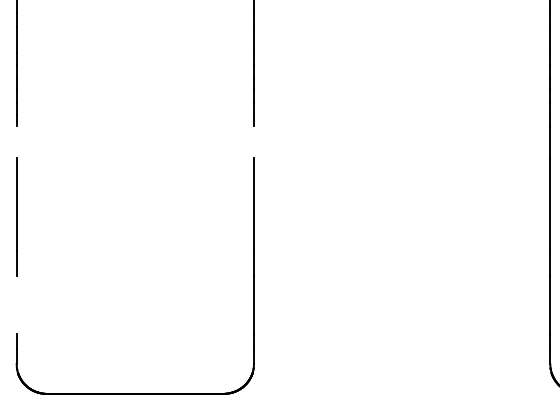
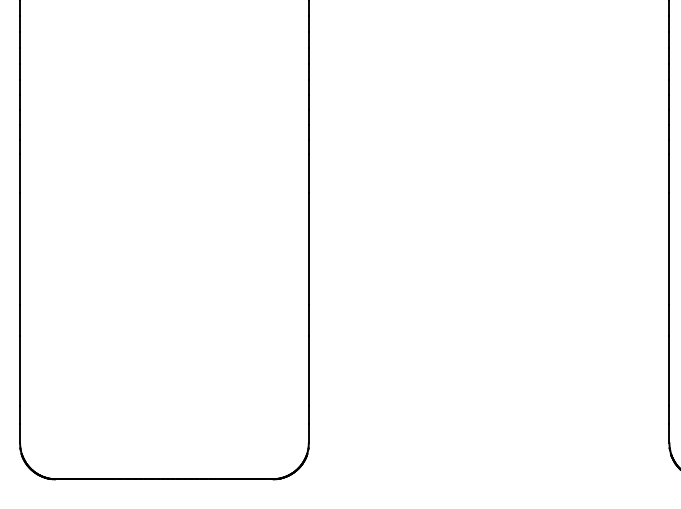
line: (16, 142) -> (19, 173), added
line: (253, 142) -> (308, 173), added
line: (16, 304) -> (19, 370), added

